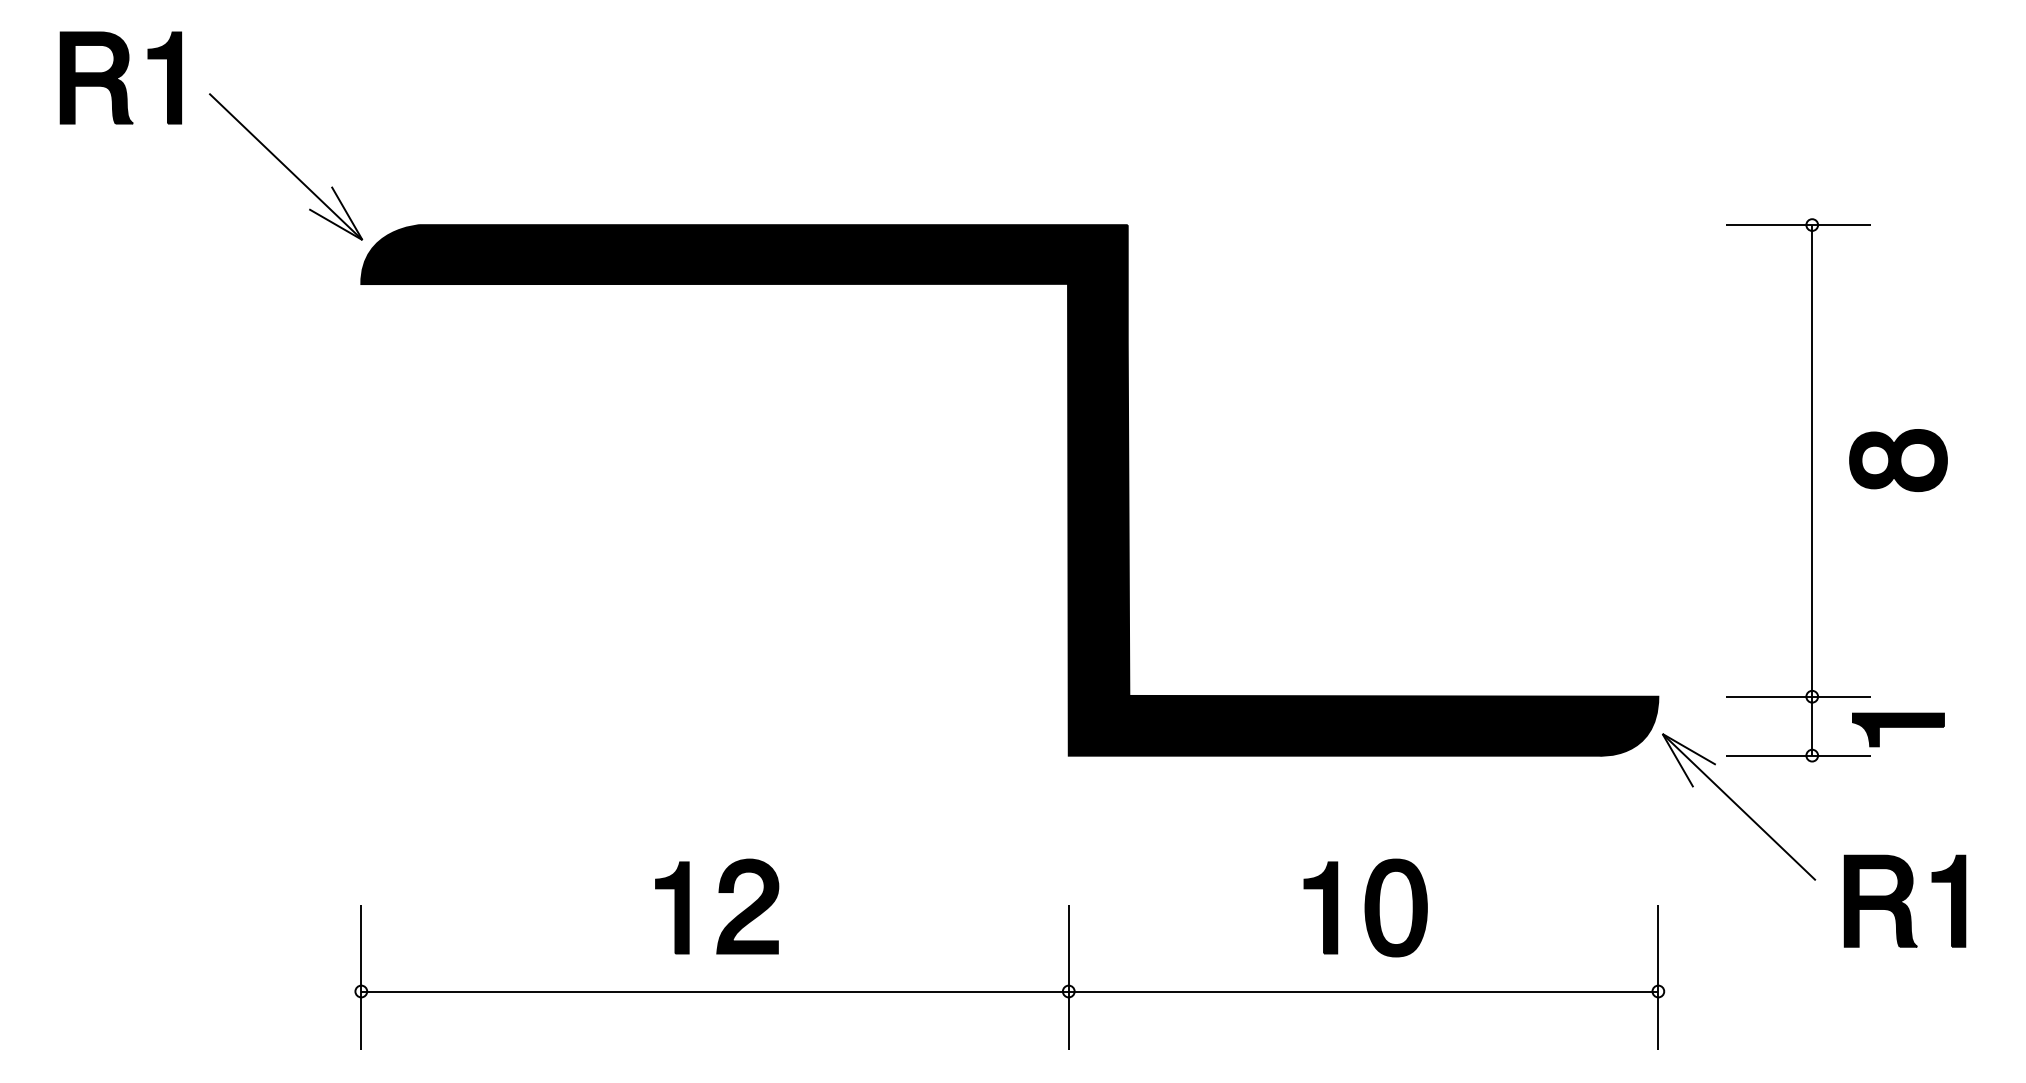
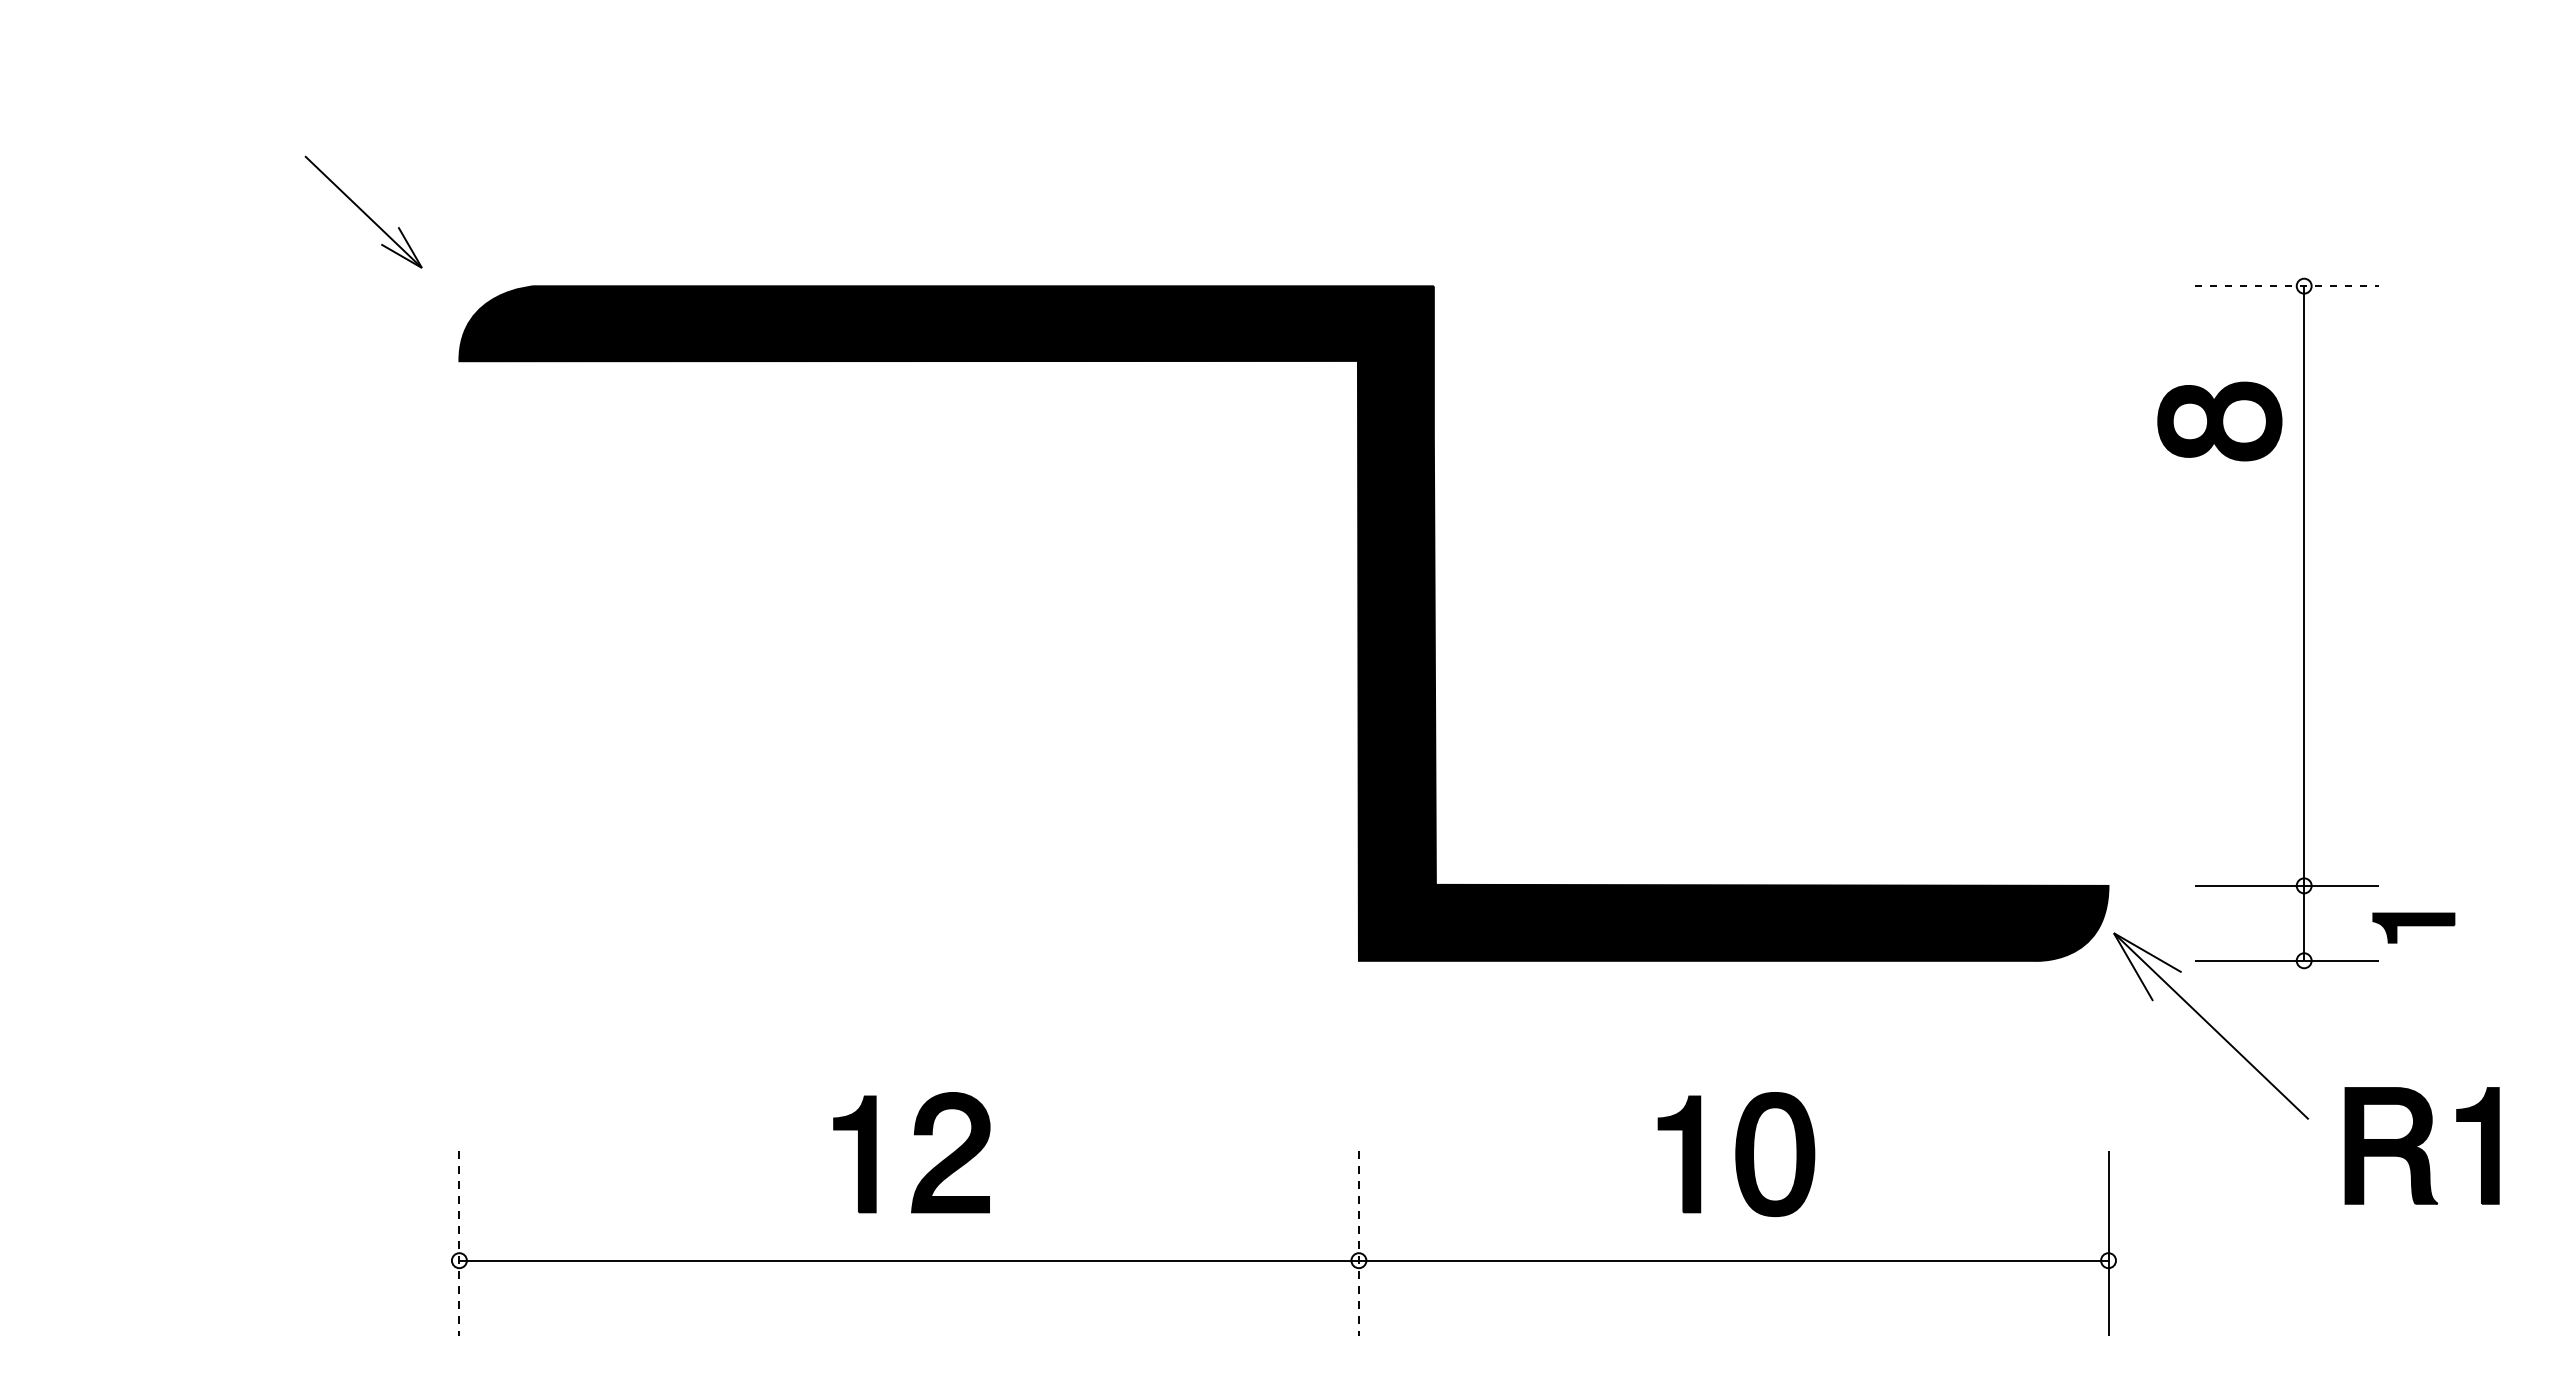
part: (120, 77) -> (153, 98), removed
part: (285, 166) -> (363, 211), size x0.6
line: (1799, 225) -> (2287, 286), solid -> dashed
part: (1898, 460) -> (2219, 421), moved
part: (1898, 729) -> (2413, 927), size x0.7
line: (361, 978) -> (459, 1243), solid -> dashed
line: (1068, 978) -> (1358, 1243), solid -> dashed

